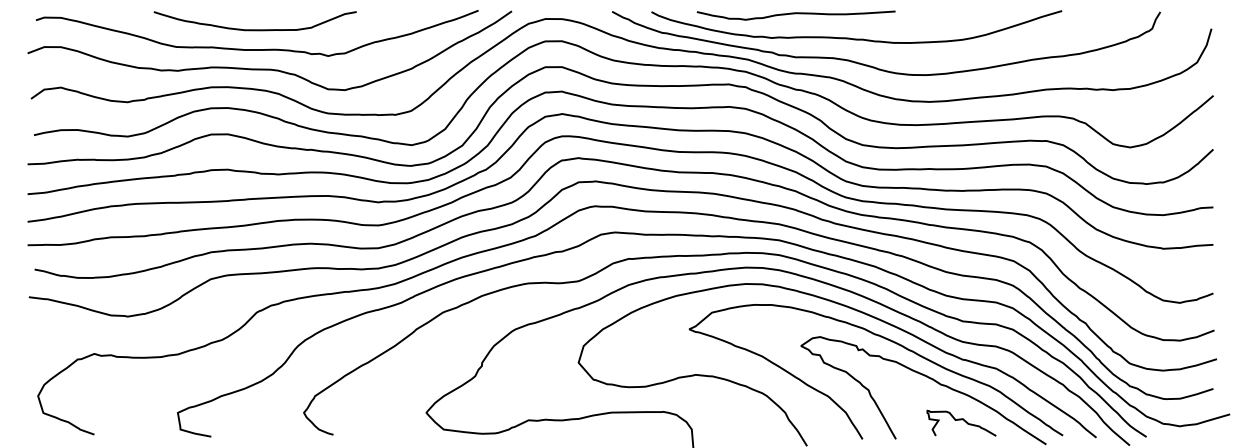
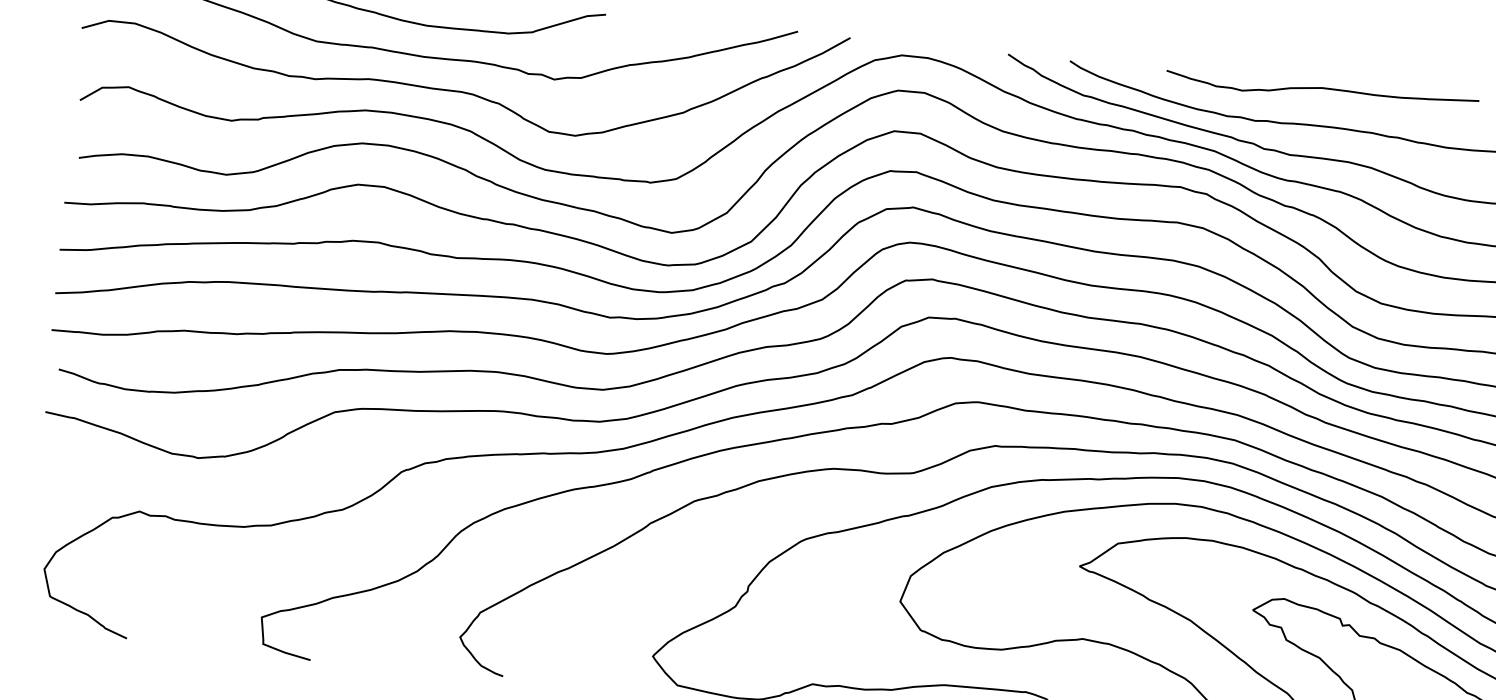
curve: (795, 14) -> (1321, 90), moved

